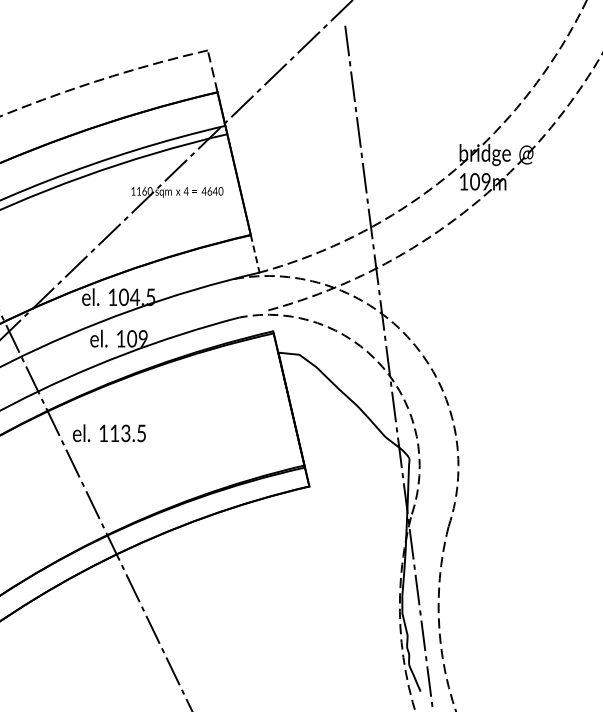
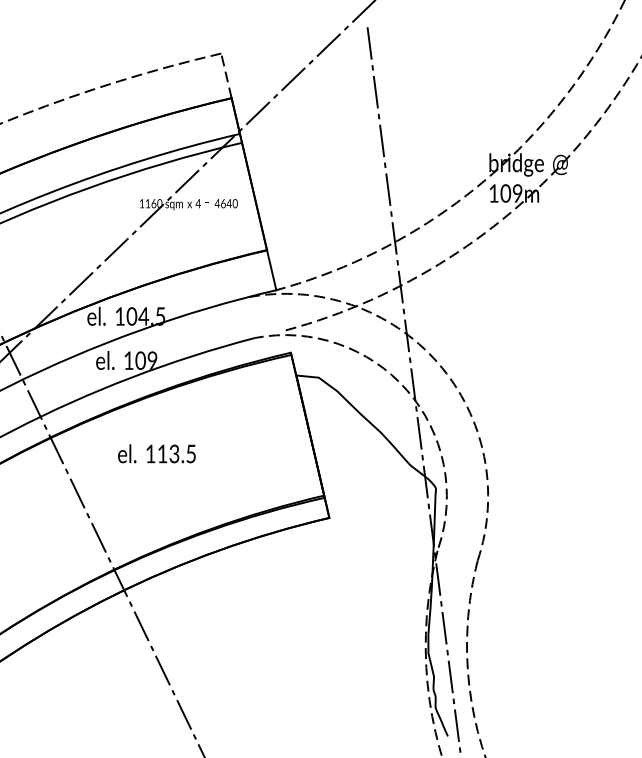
line: (255, 254) -> (272, 270), dashed -> solid
text: (109, 433) -> (157, 454), moved

